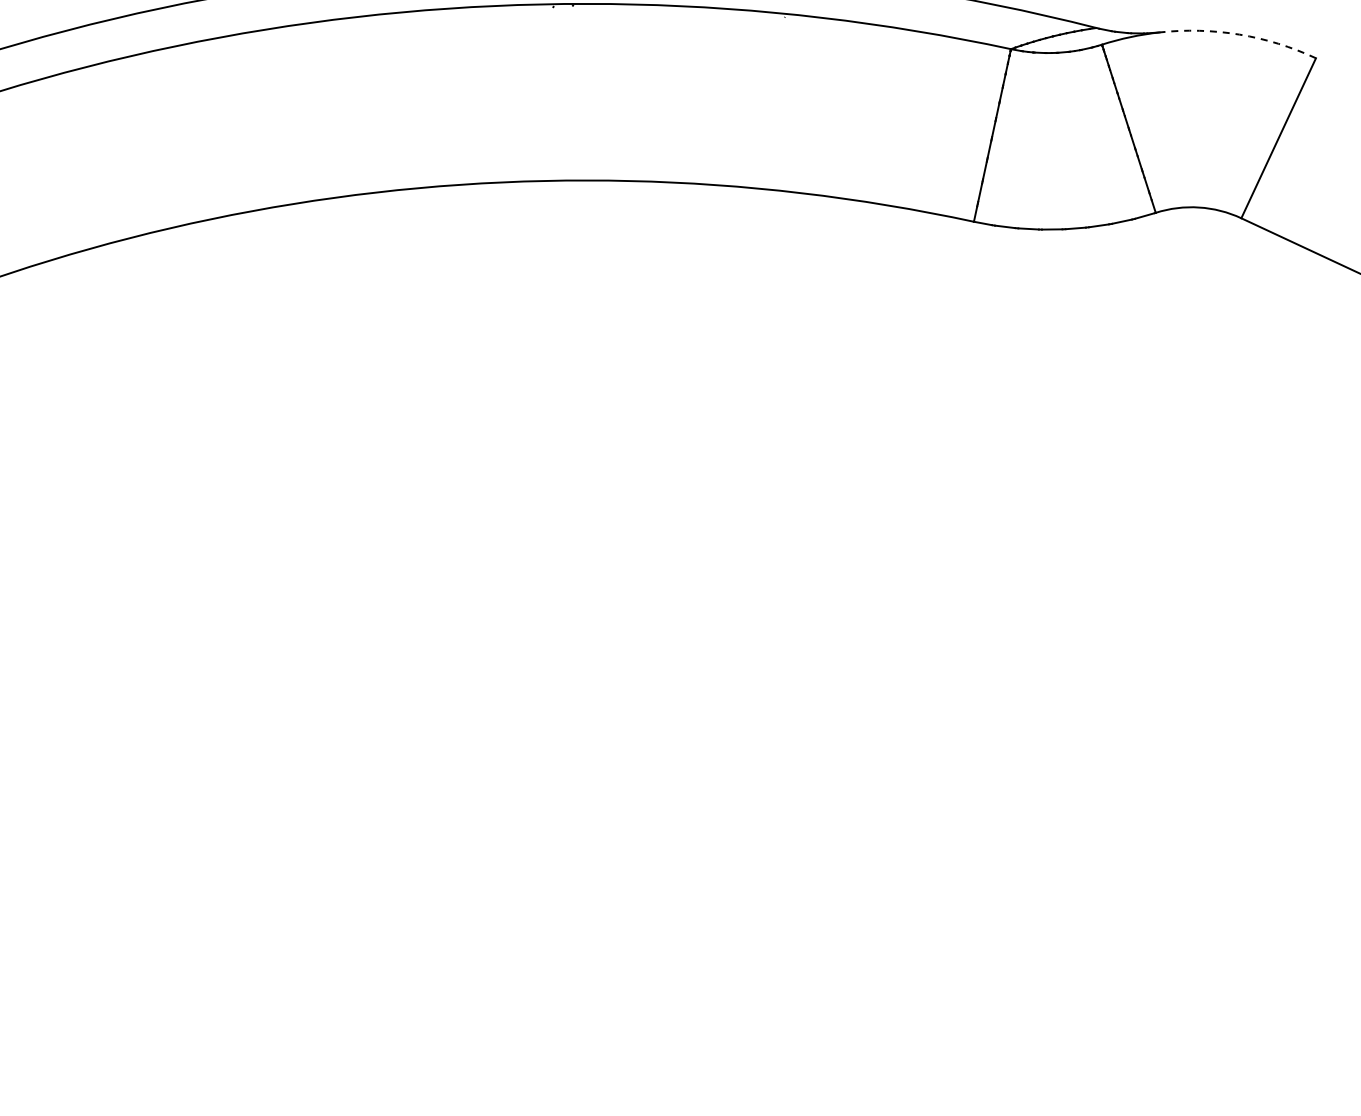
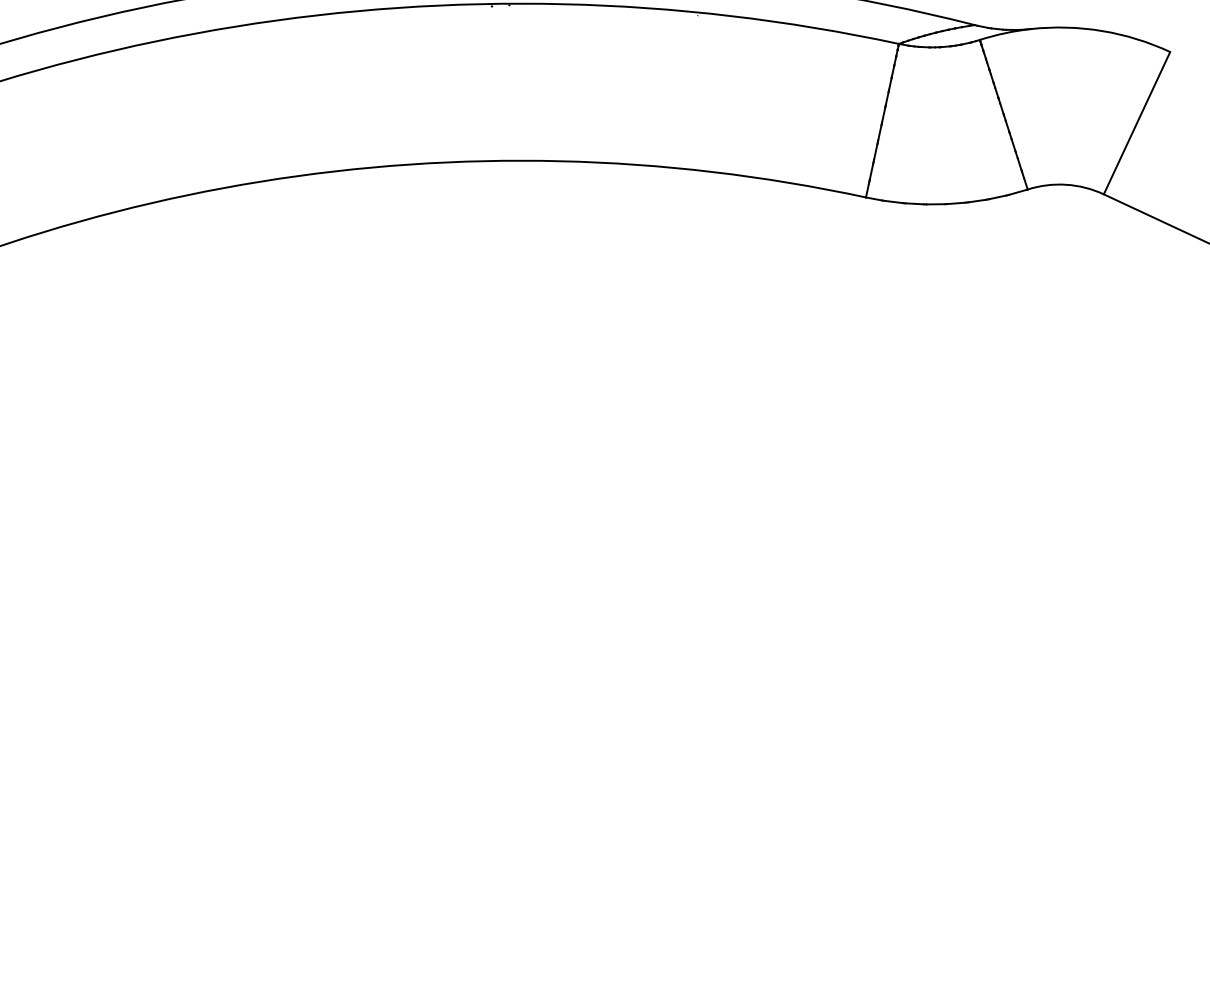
arc: (1239, 34) -> (1102, 30), dashed -> solid

